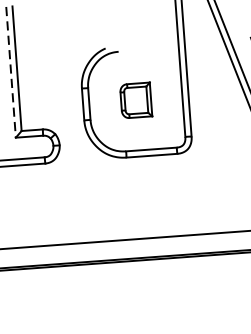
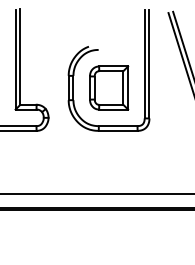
line: (10, 73) -> (15, 60), dashed -> solid
part: (136, 99) -> (109, 87), size x1.67

